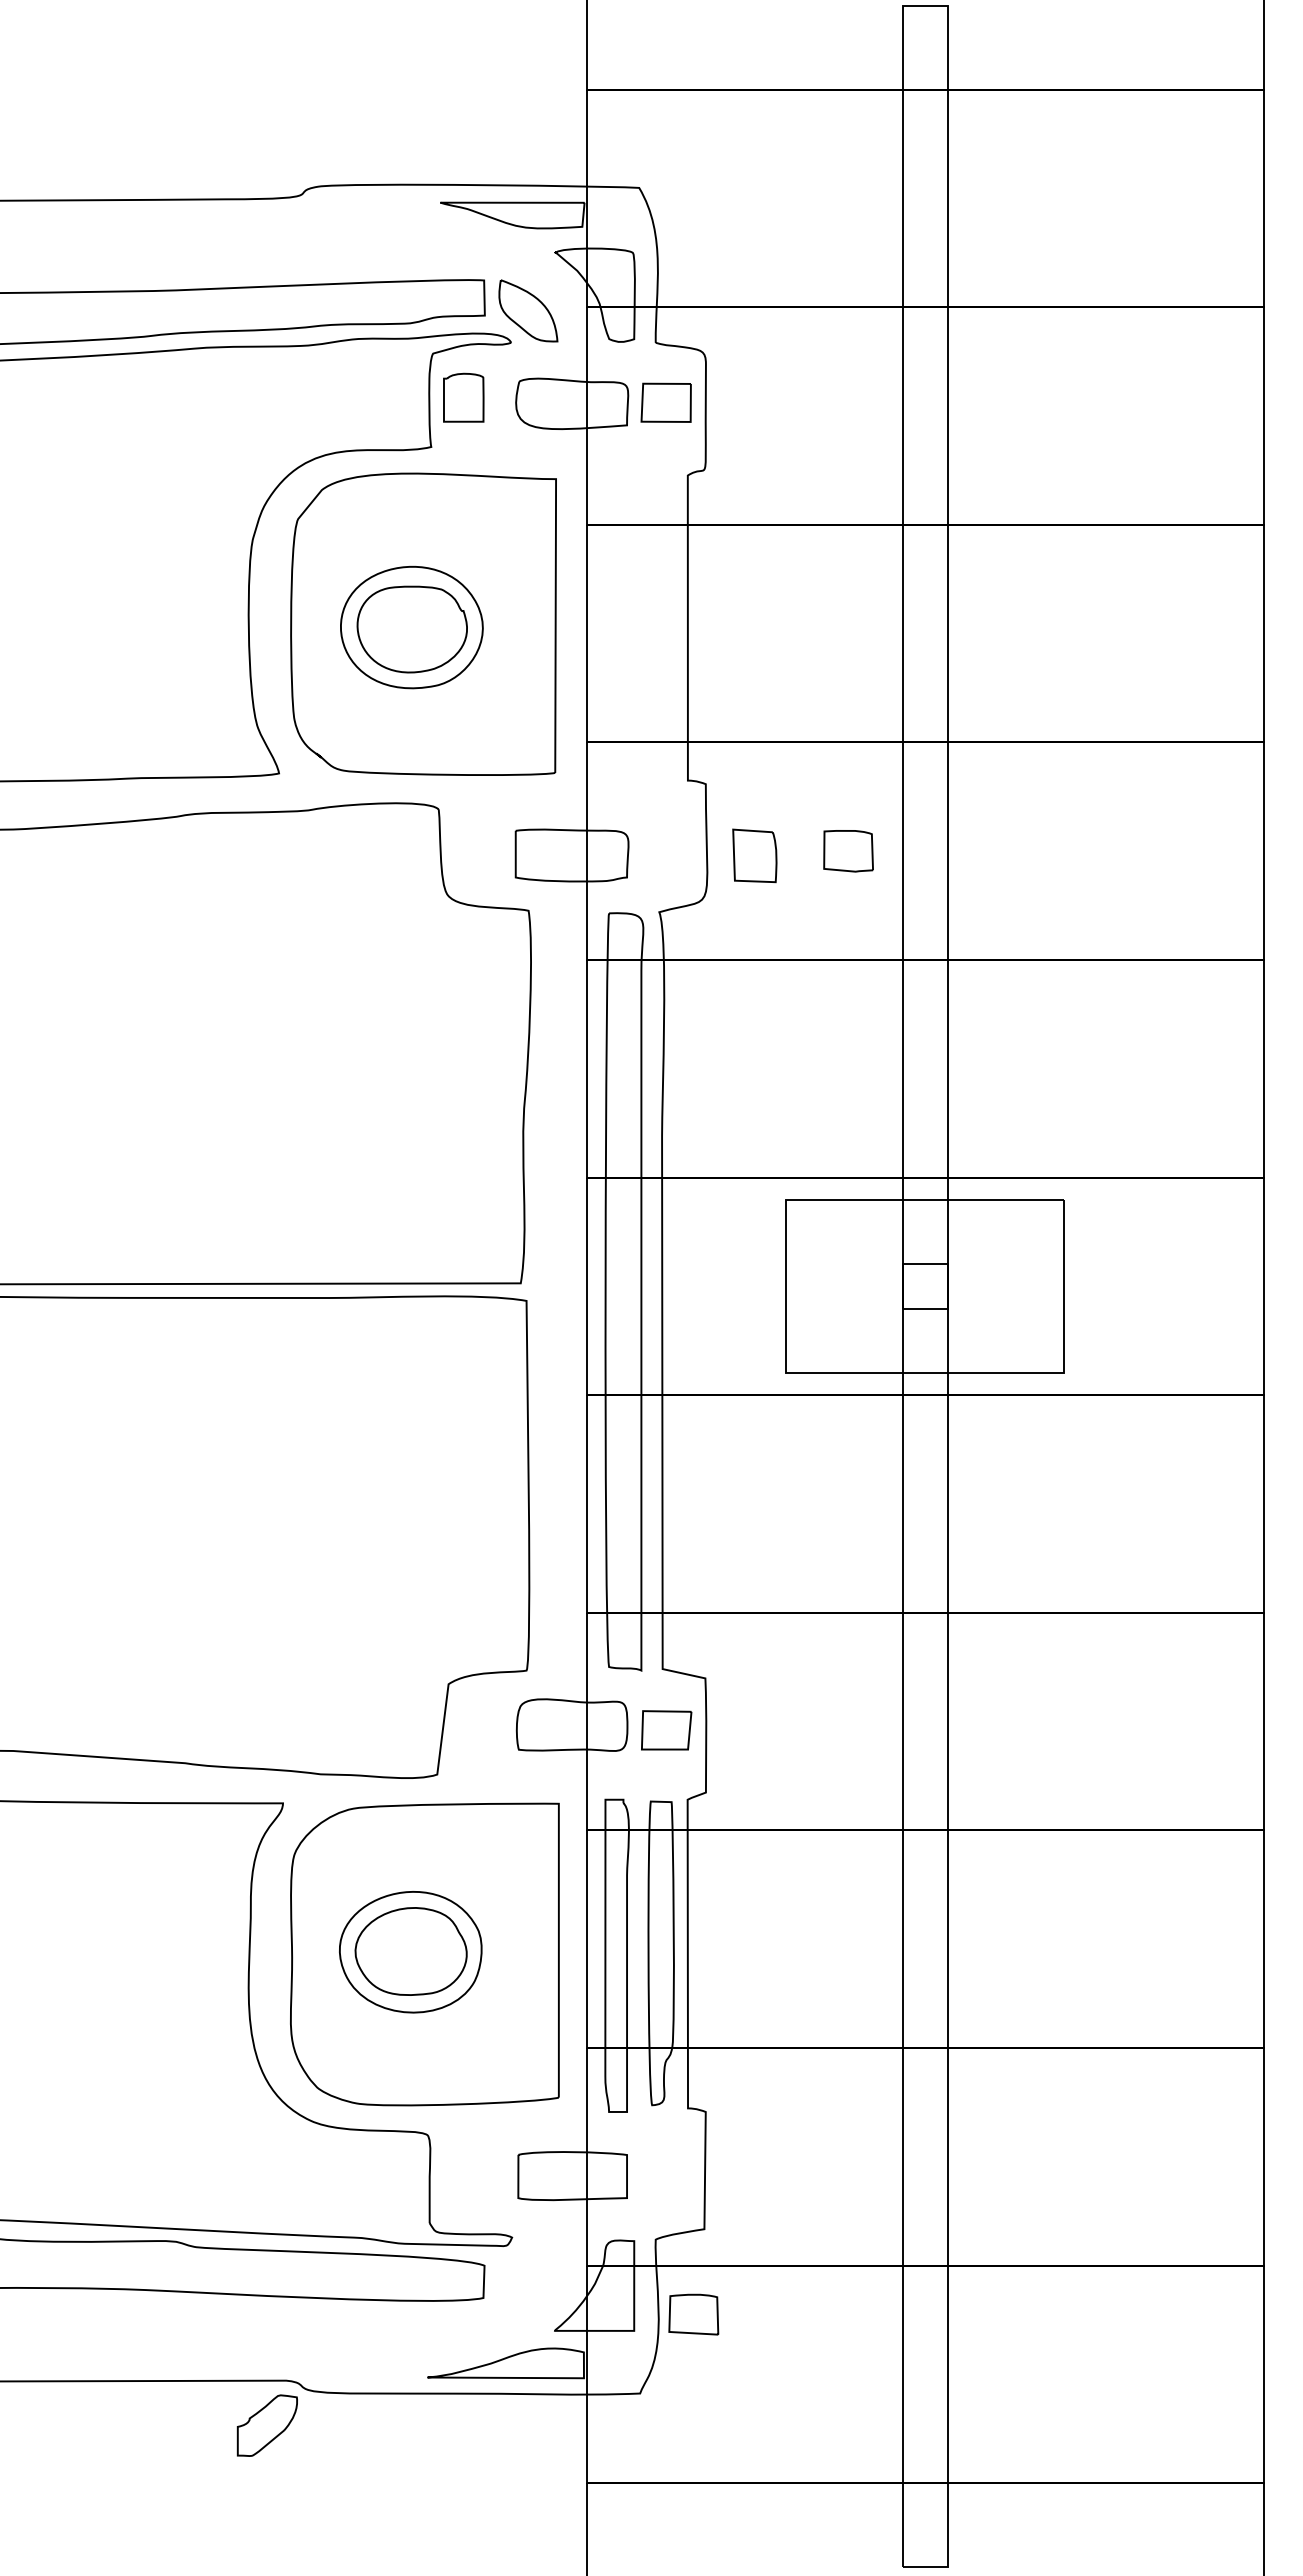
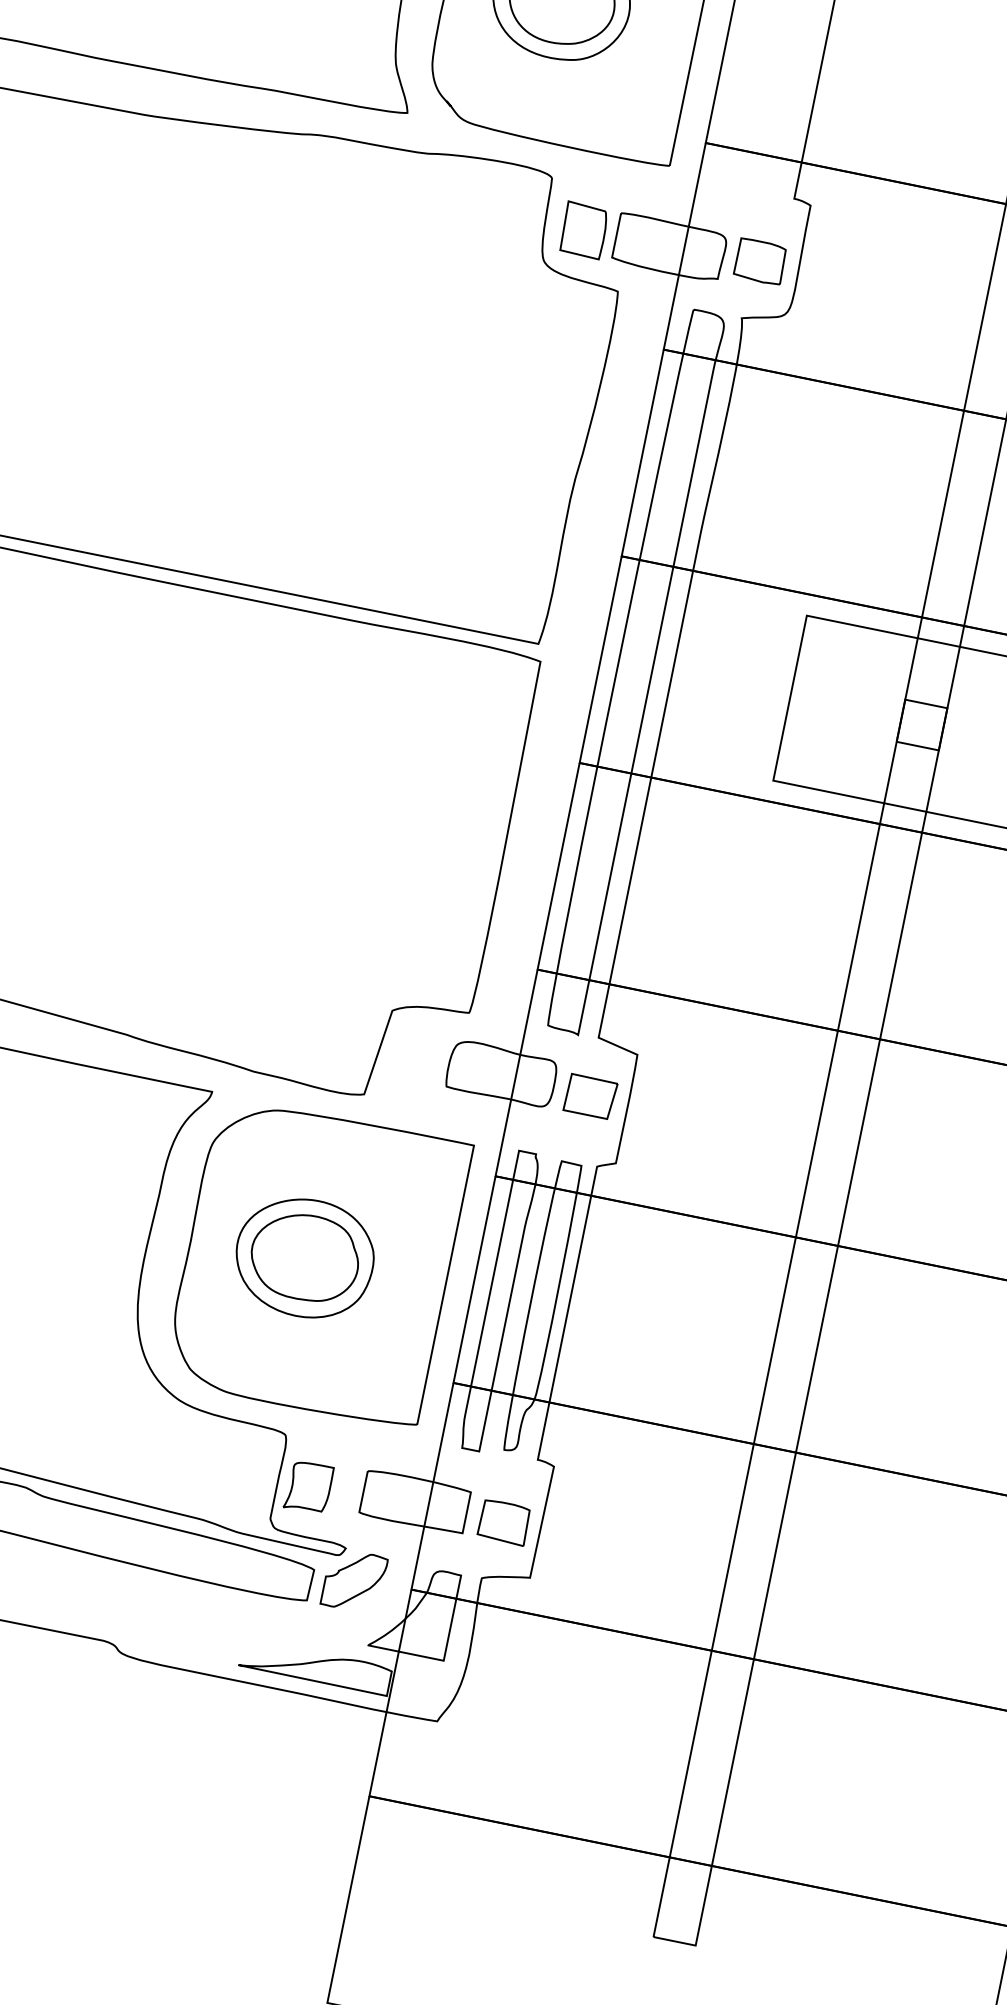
part: (848, 851) -> (760, 261), moved
part: (754, 855) -> (583, 230), moved
part: (461, 2183) -> (308, 1487), added
part: (693, 2314) -> (503, 1522), moved
part: (266, 2425) -> (353, 1580), moved

